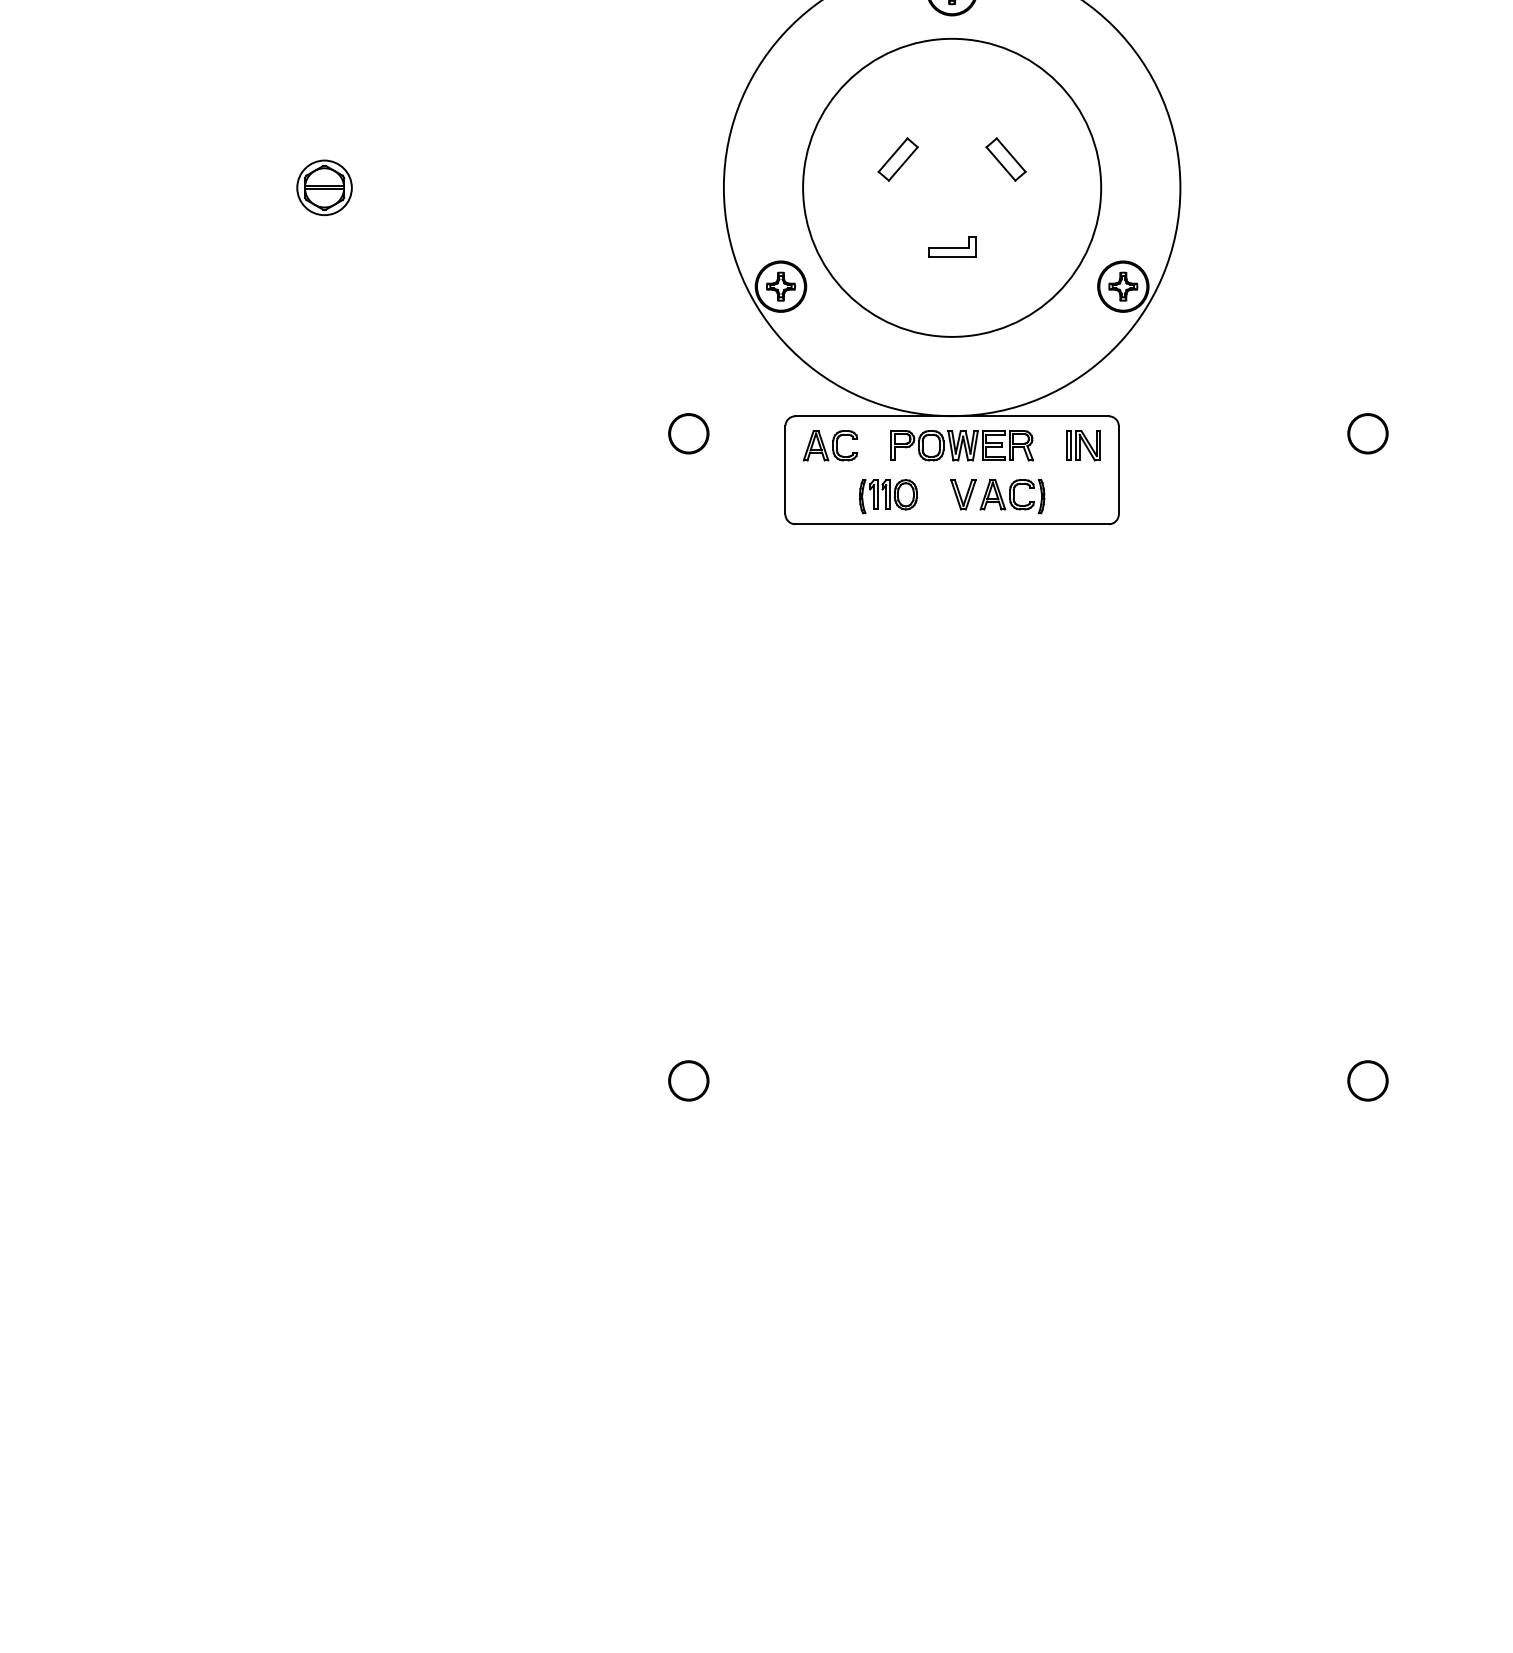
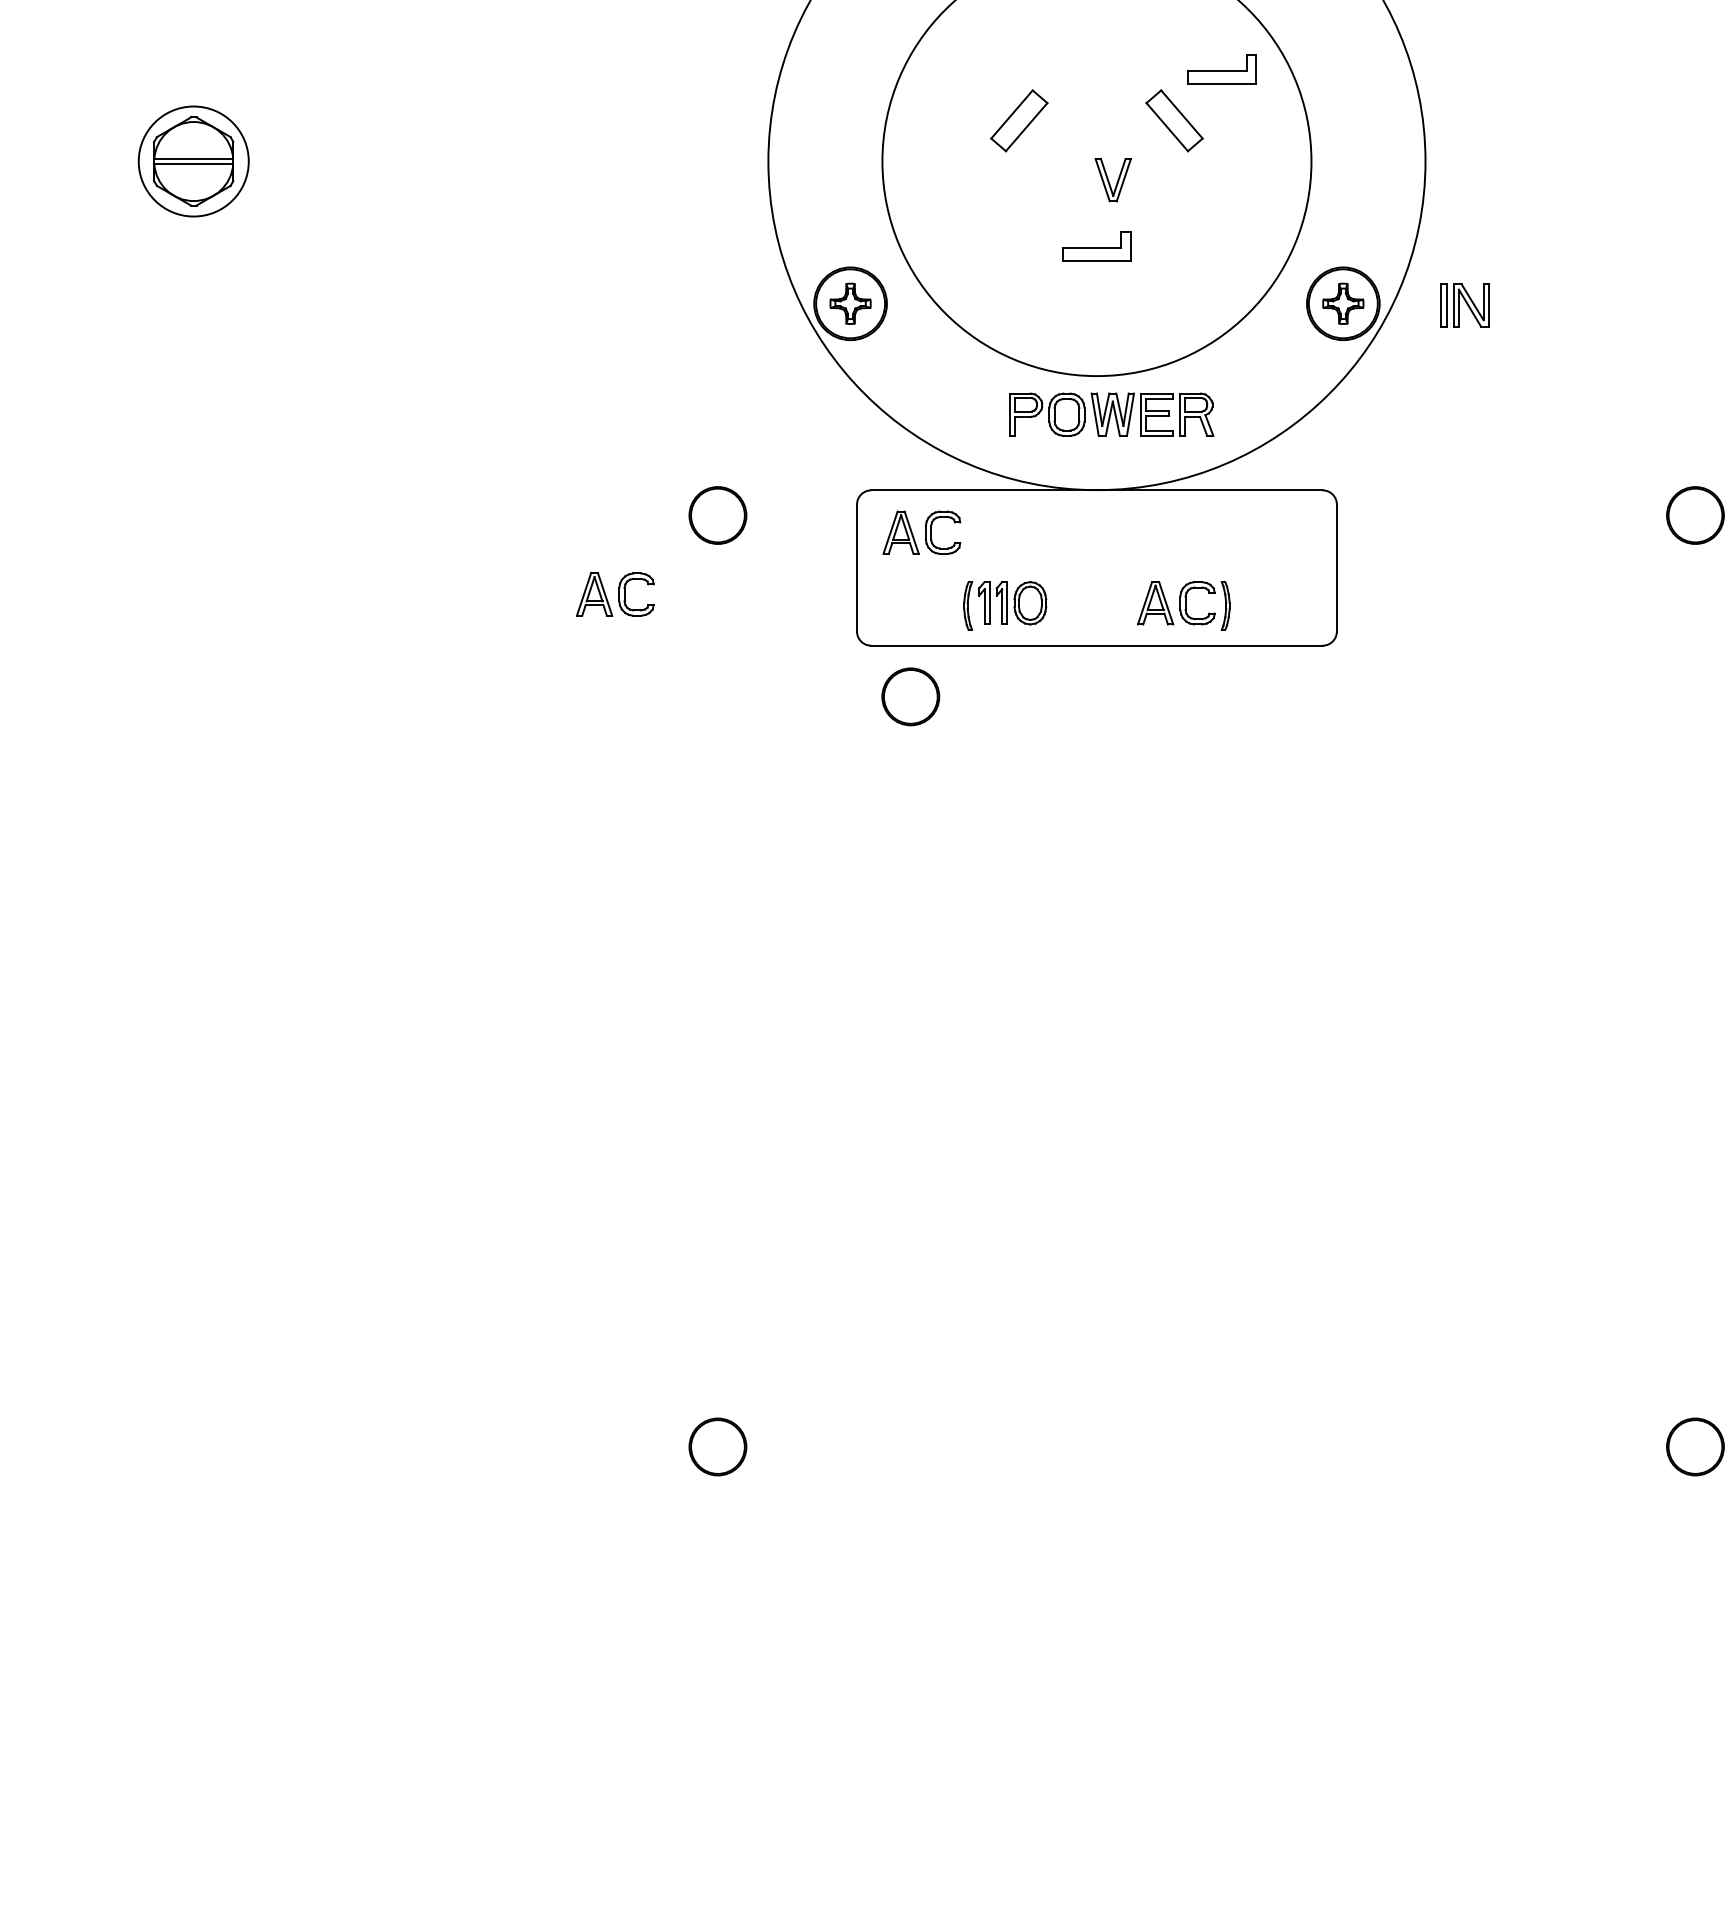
part: (1039, 123) -> (1222, 68), added
part: (324, 187) -> (193, 161), size x1.4
part: (961, 445) -> (1110, 414), moved
part: (1083, 445) -> (1464, 304), moved
part: (617, 488) -> (615, 594), added
part: (963, 494) -> (1113, 179), moved
circle: (822, 559) -> (910, 696), added

